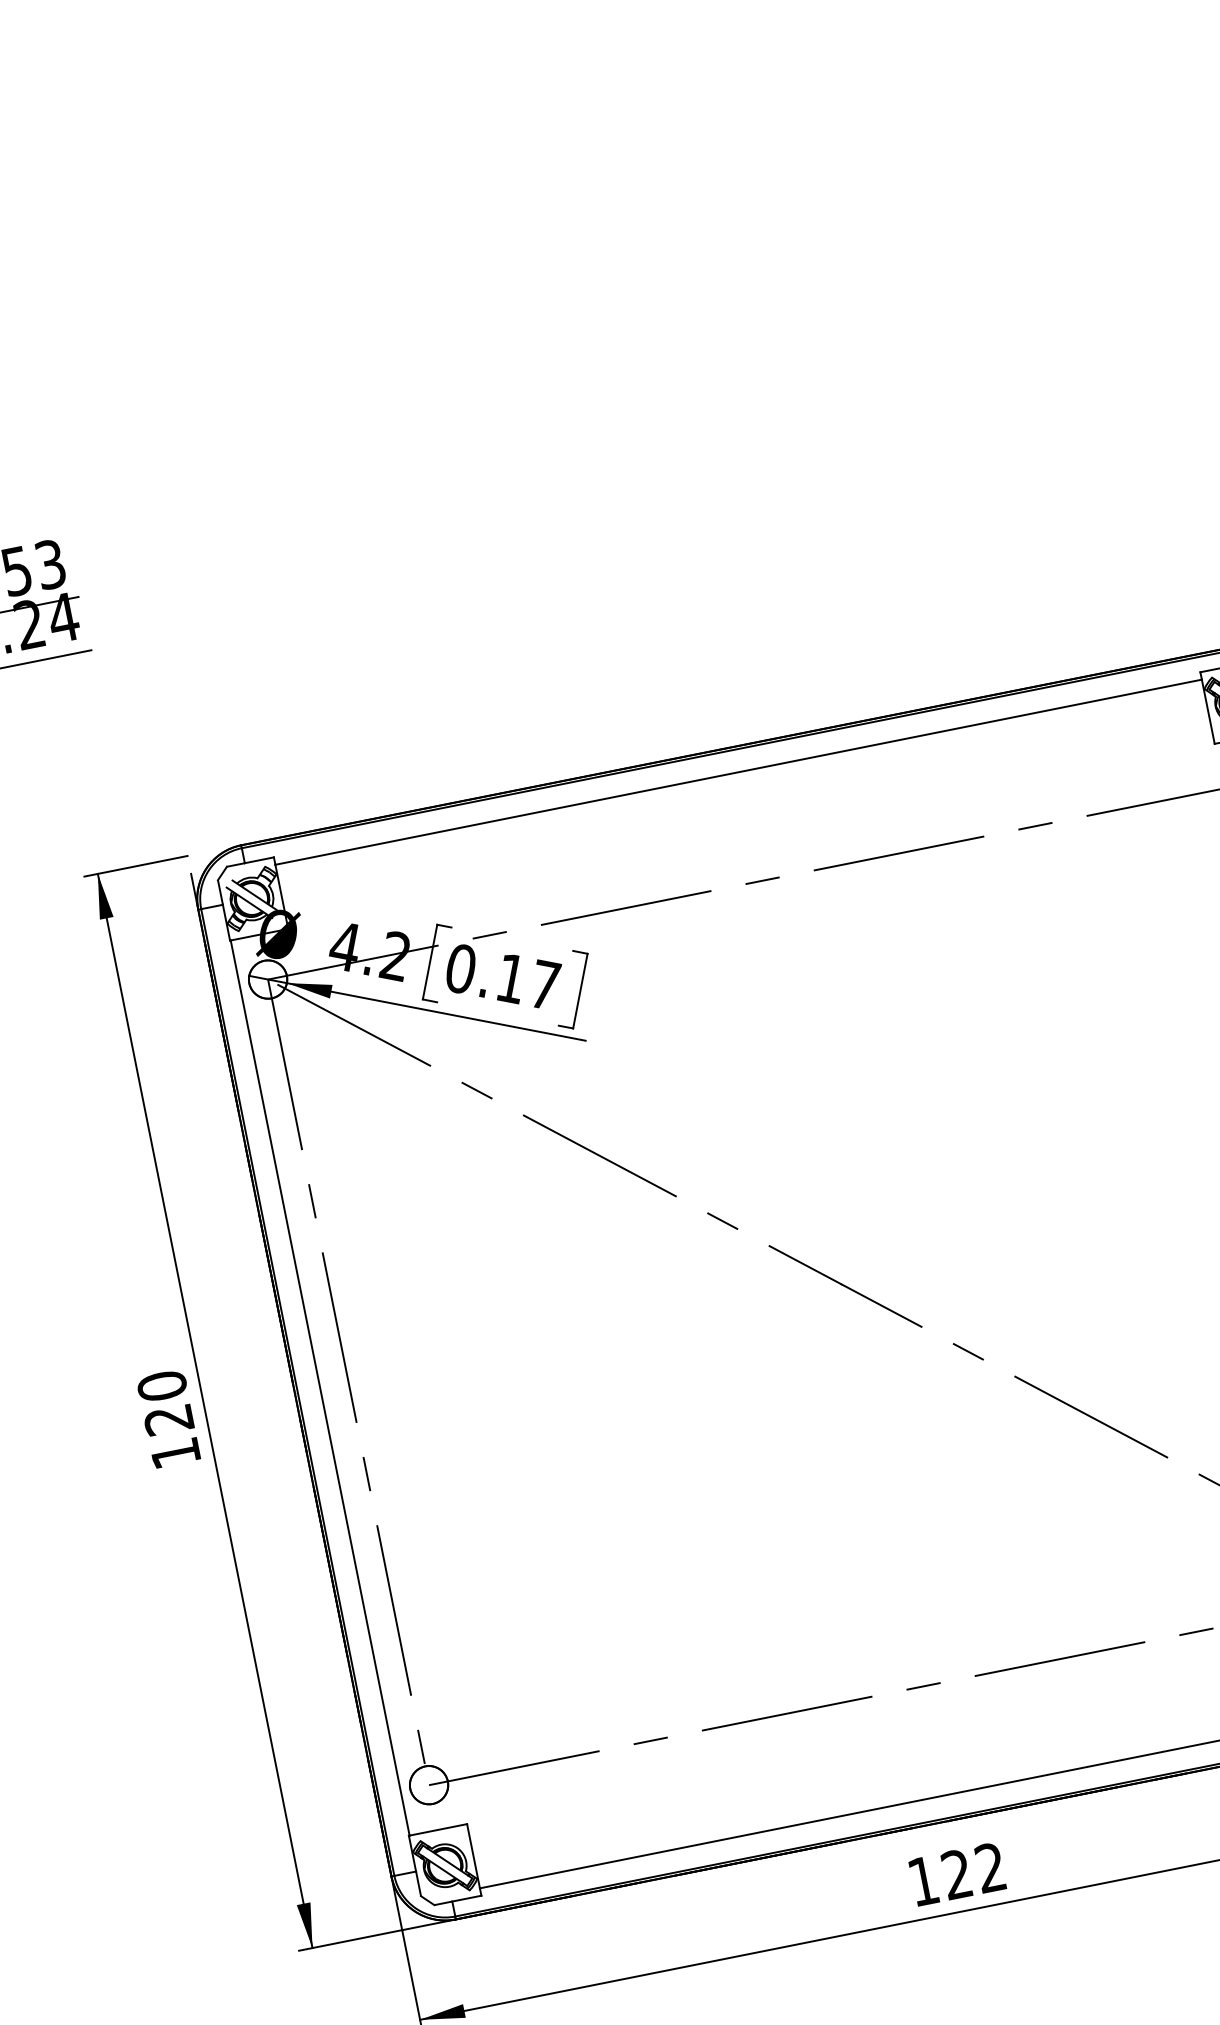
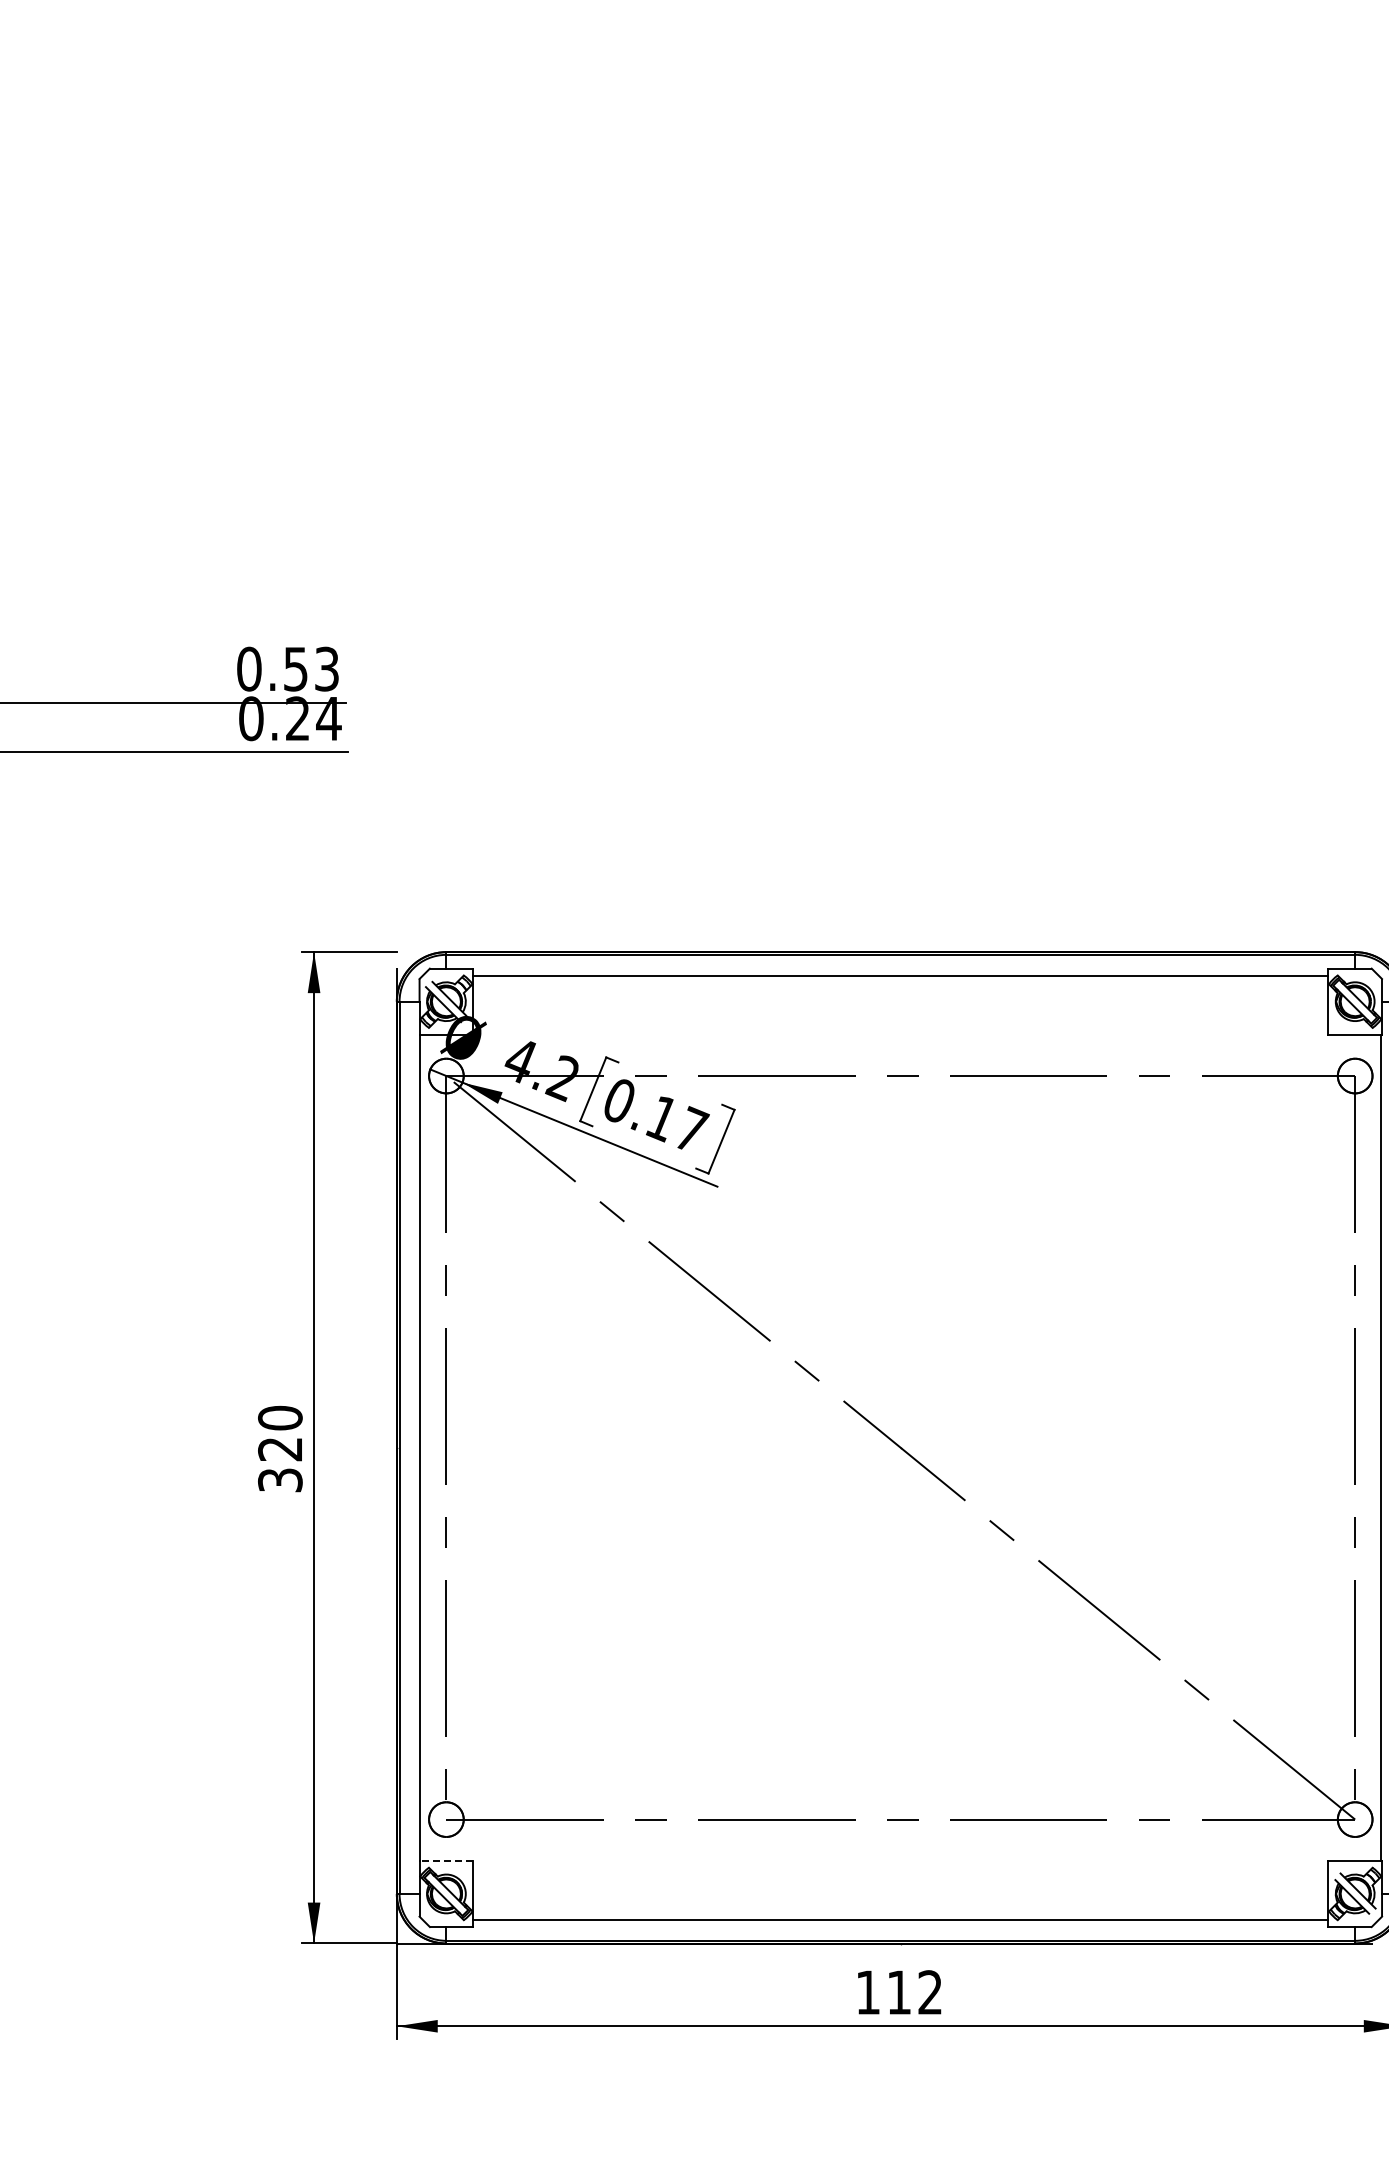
text: (175, 1453) -> (280, 1480), 120 -> 320
line: (438, 1829) -> (446, 1860), solid -> dashed
text: (956, 1874) -> (898, 1992), 122 -> 112

